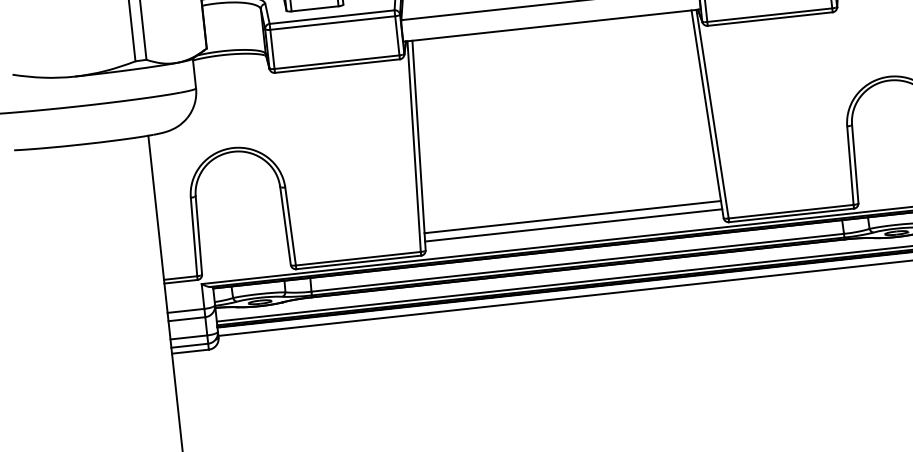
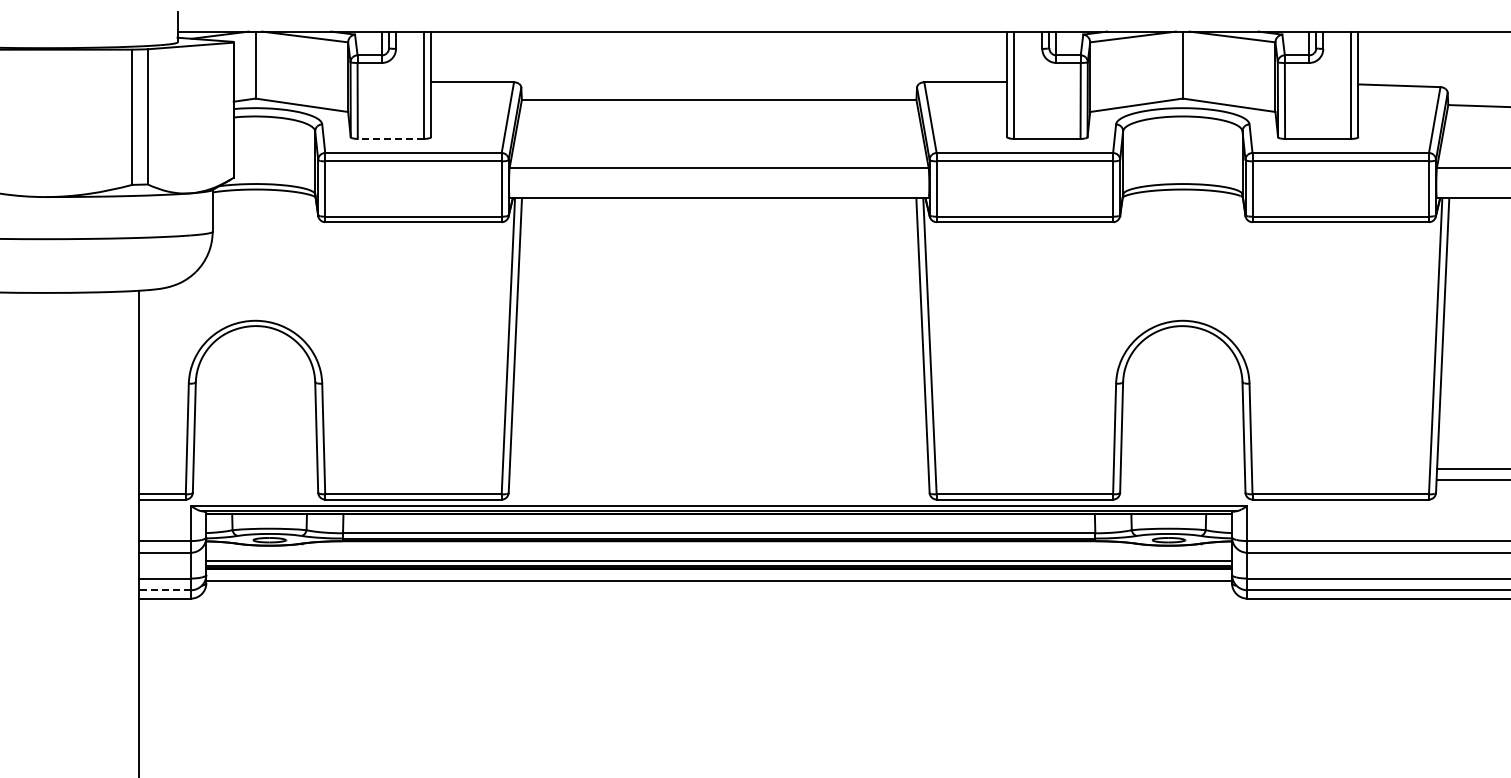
line: (314, 8) -> (390, 138), solid -> dashed
line: (572, 216) -> (718, 468), removed
line: (573, 225) -> (719, 480), removed
line: (189, 345) -> (164, 590), solid -> dashed

